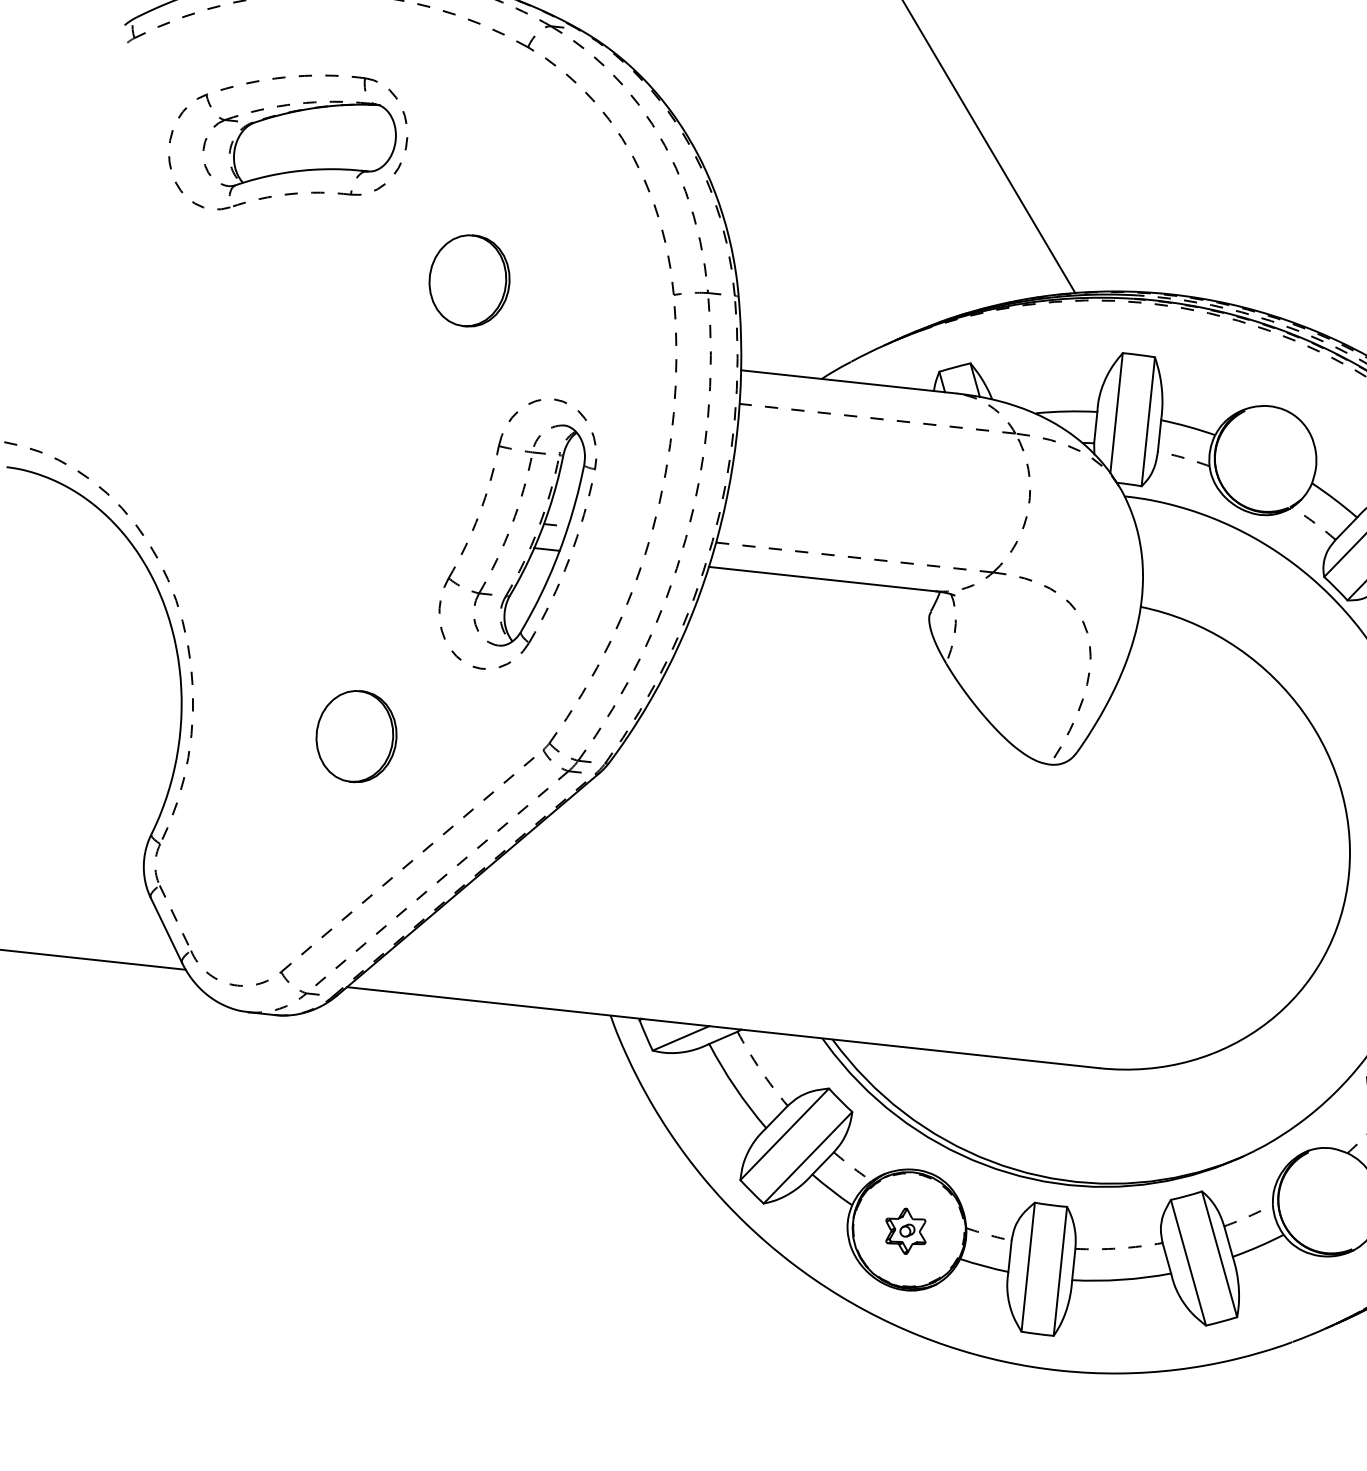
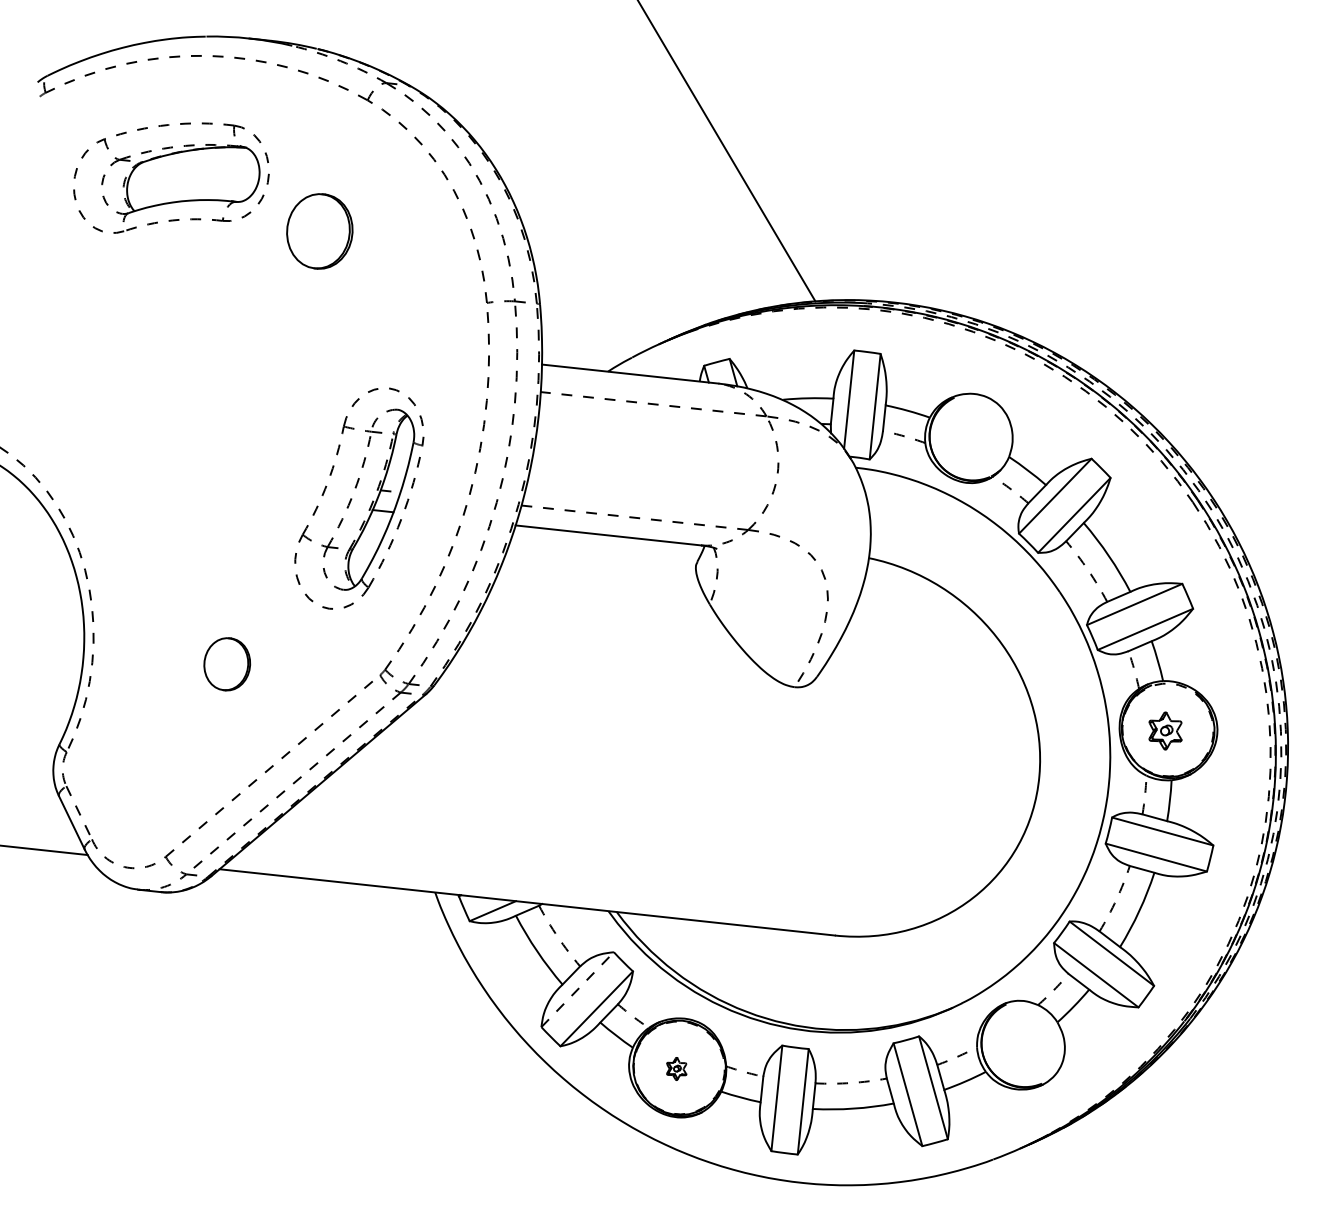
part: (469, 280) -> (319, 231), moved
part: (355, 736) -> (226, 664), size x0.7
line: (785, 1134) -> (578, 989), solid -> dashed
part: (905, 1230) -> (676, 1068), size x0.6

